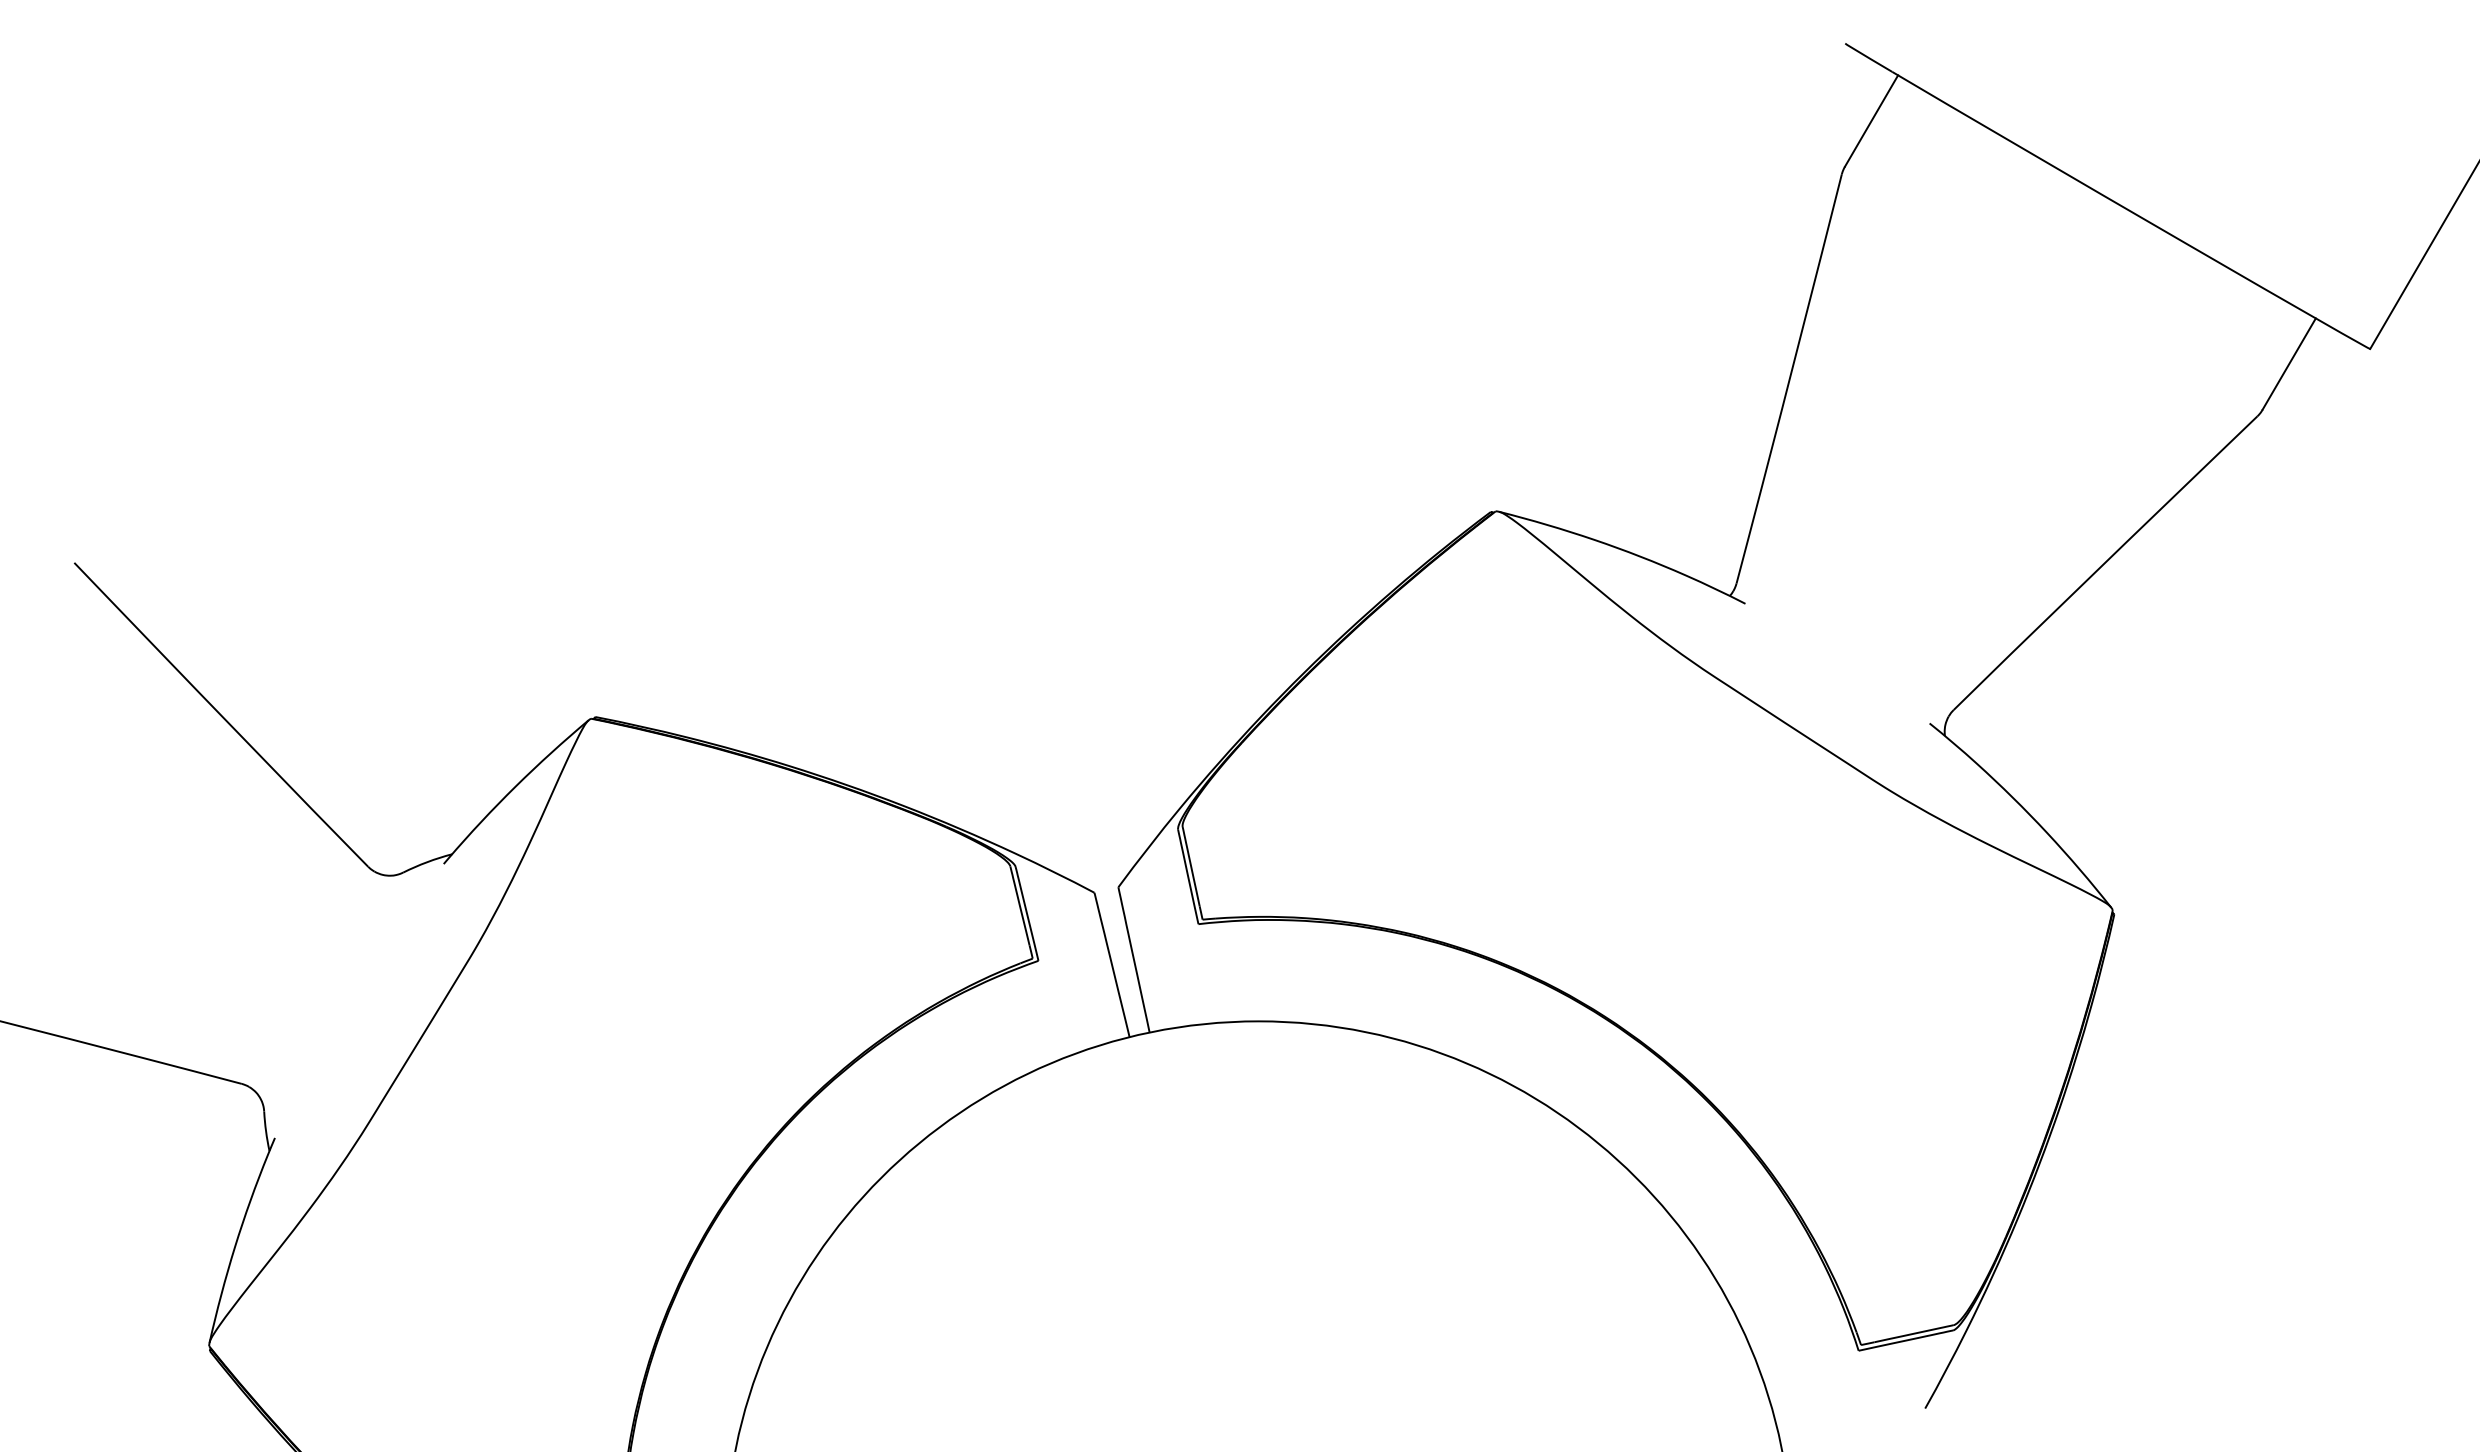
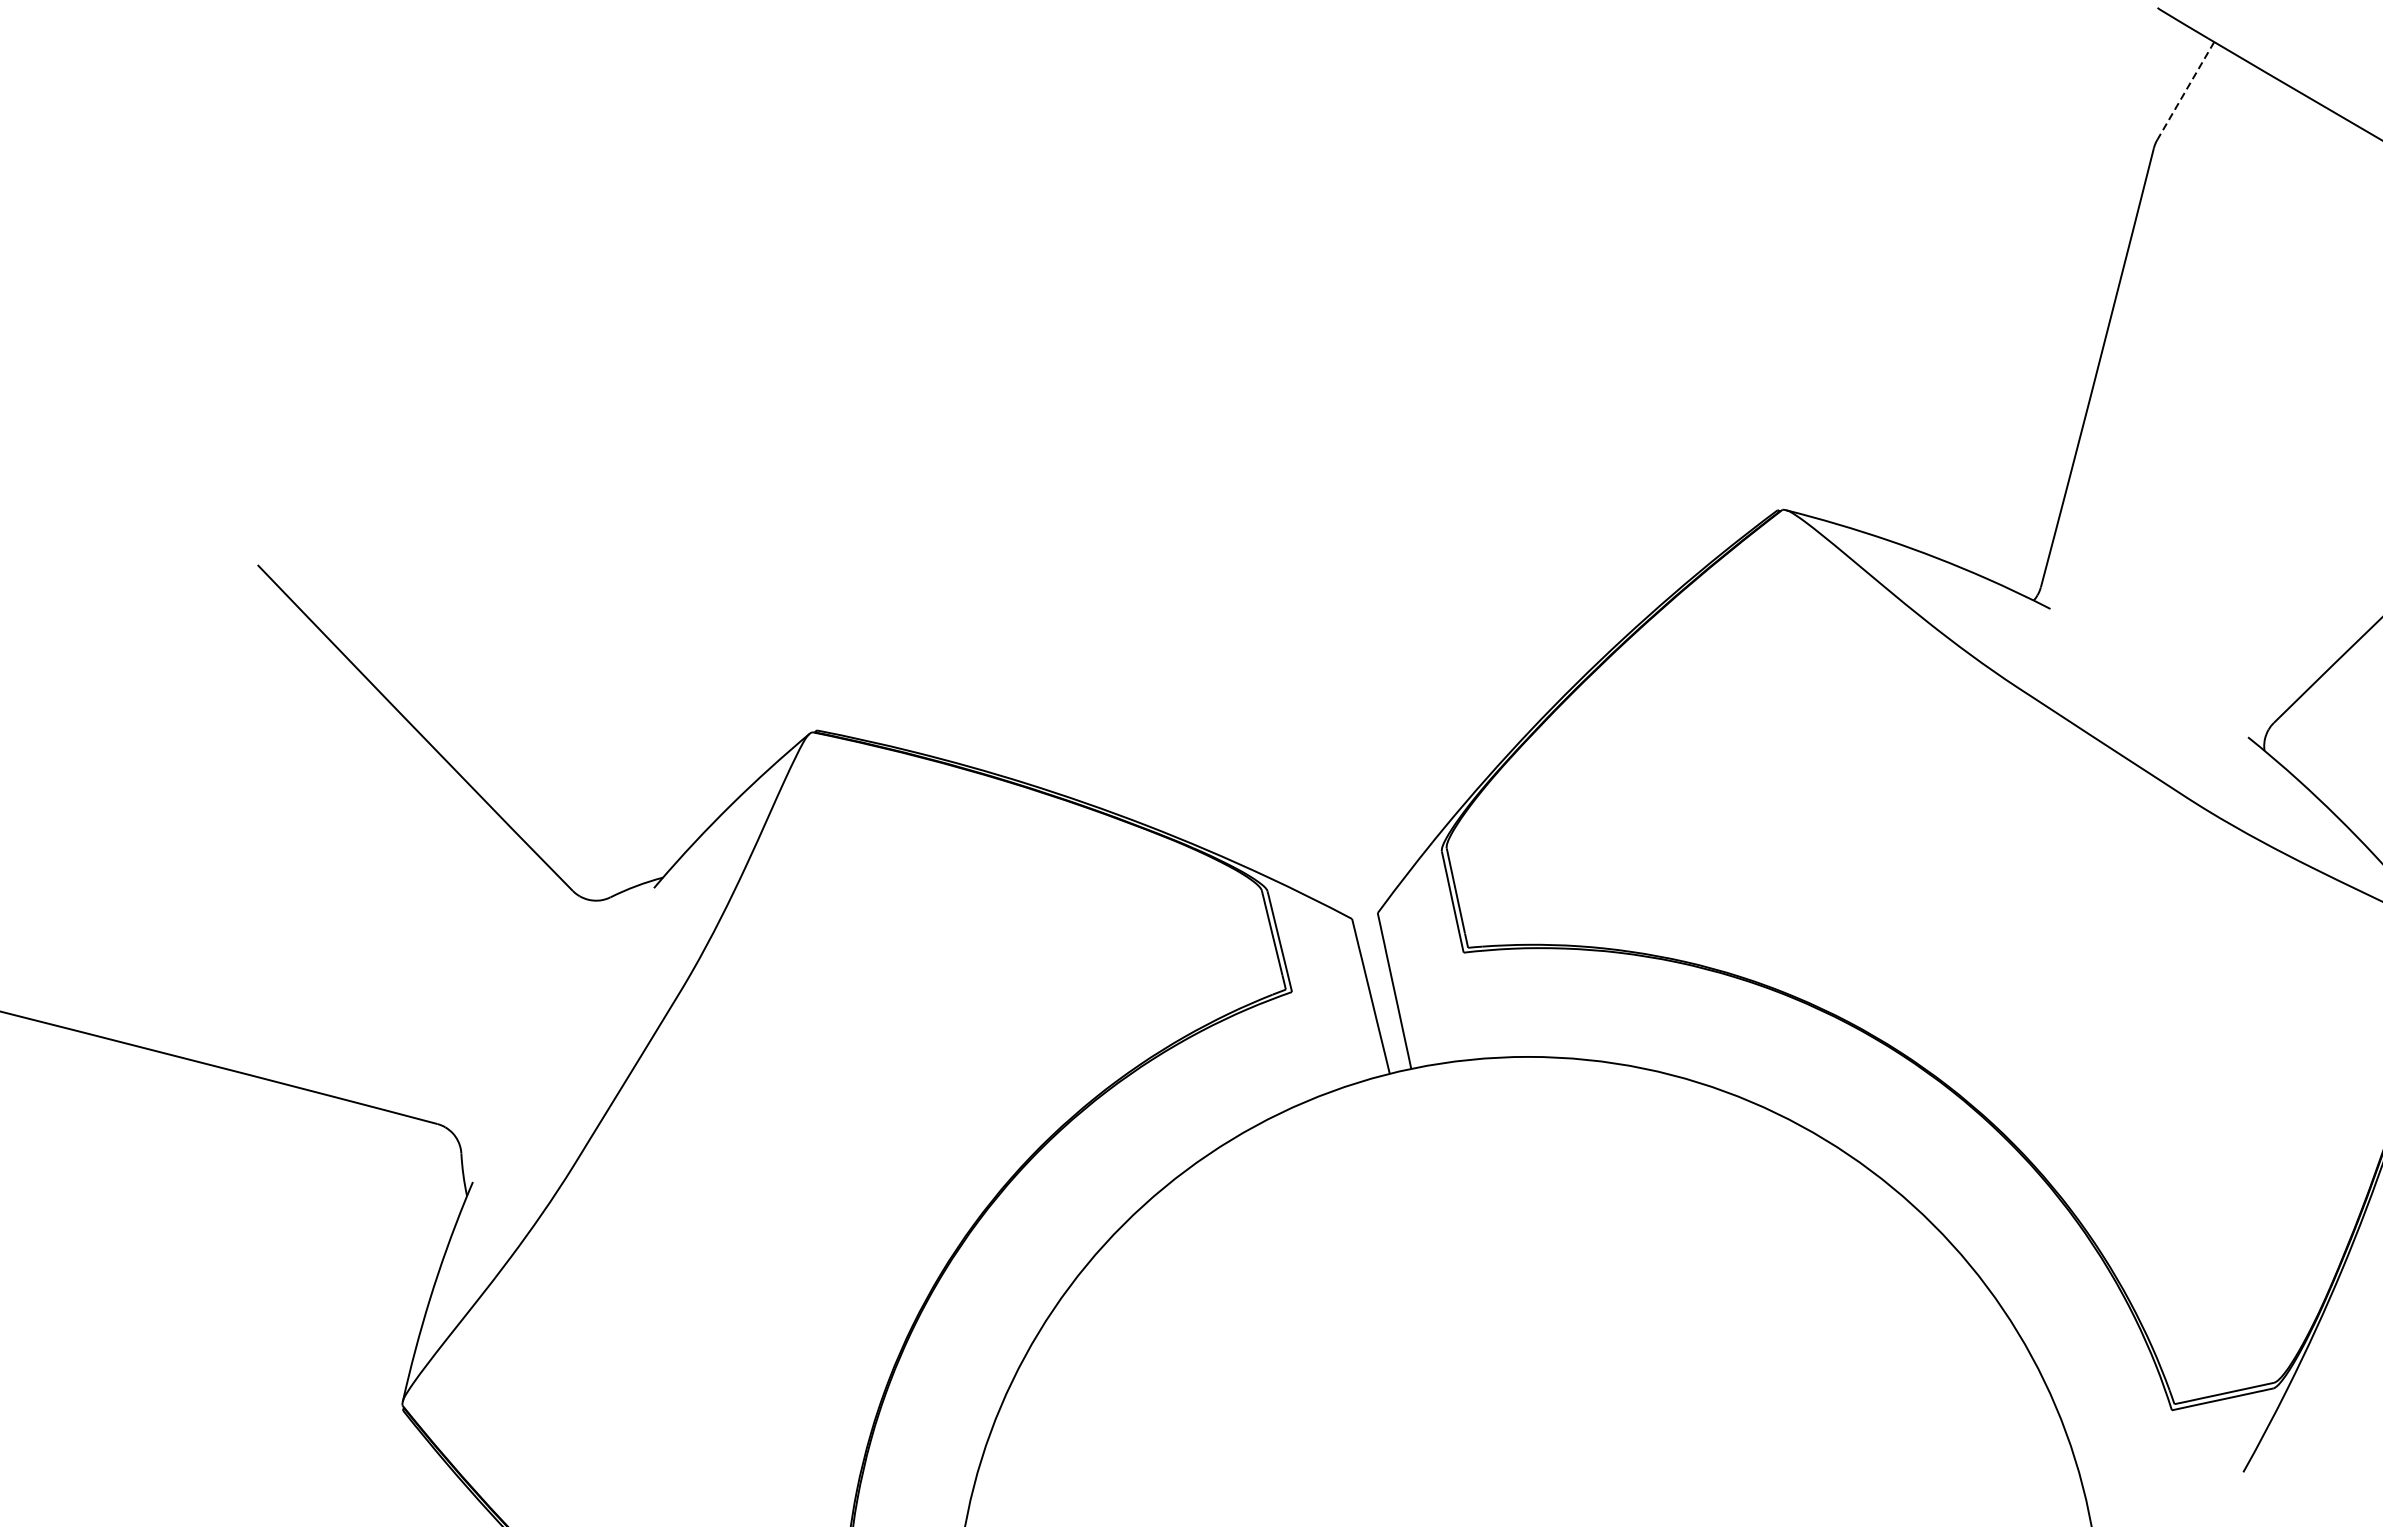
line: (1871, 120) -> (2185, 90), solid -> dashed

